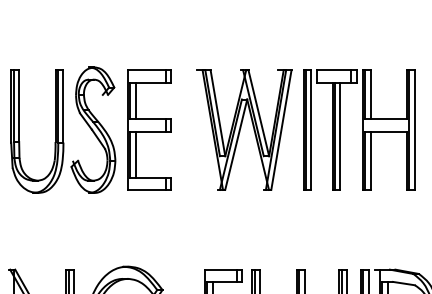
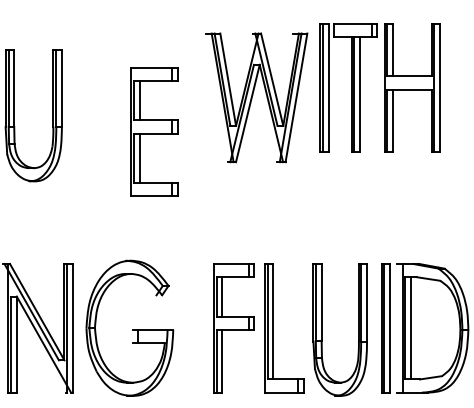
part: (92, 129) -> (93, 113), removed
part: (149, 129) -> (154, 131), moved
part: (244, 129) -> (256, 97), moved
part: (358, 129) -> (379, 87), moved

